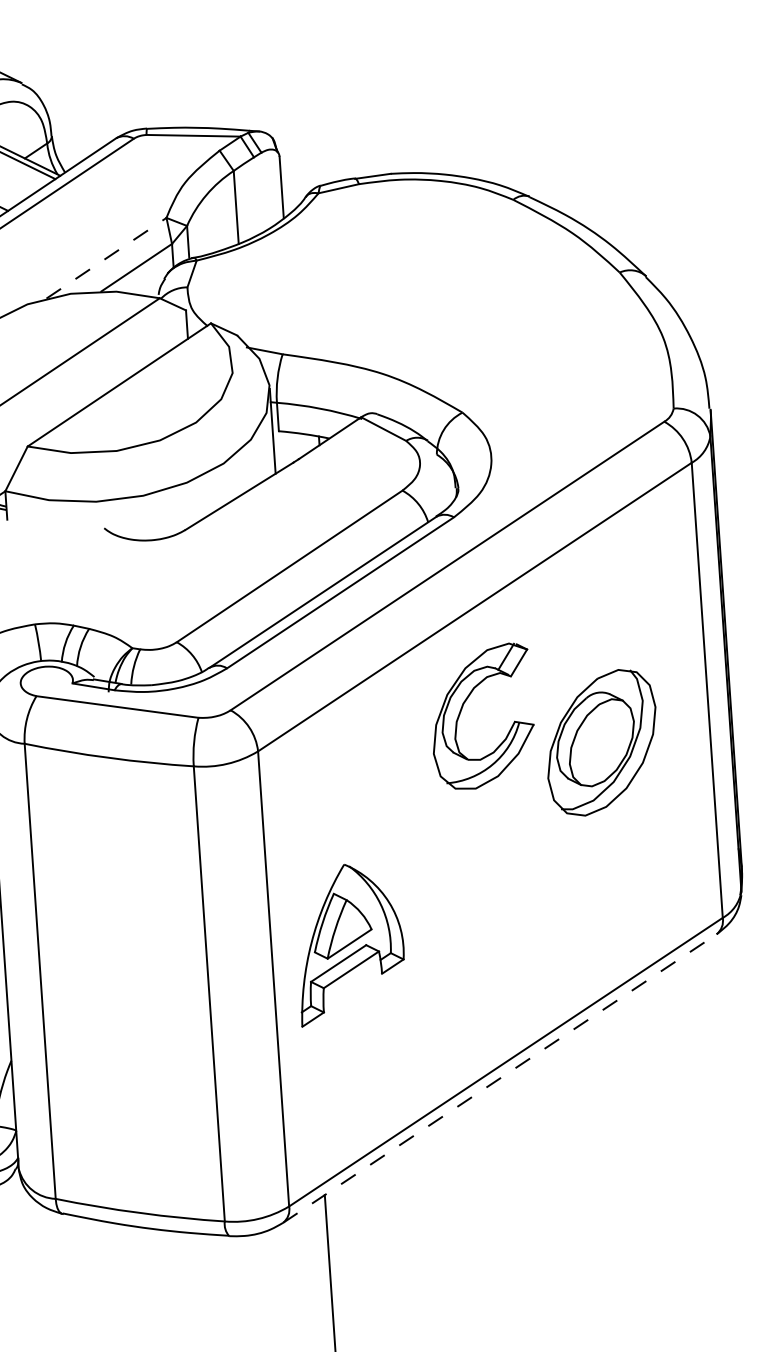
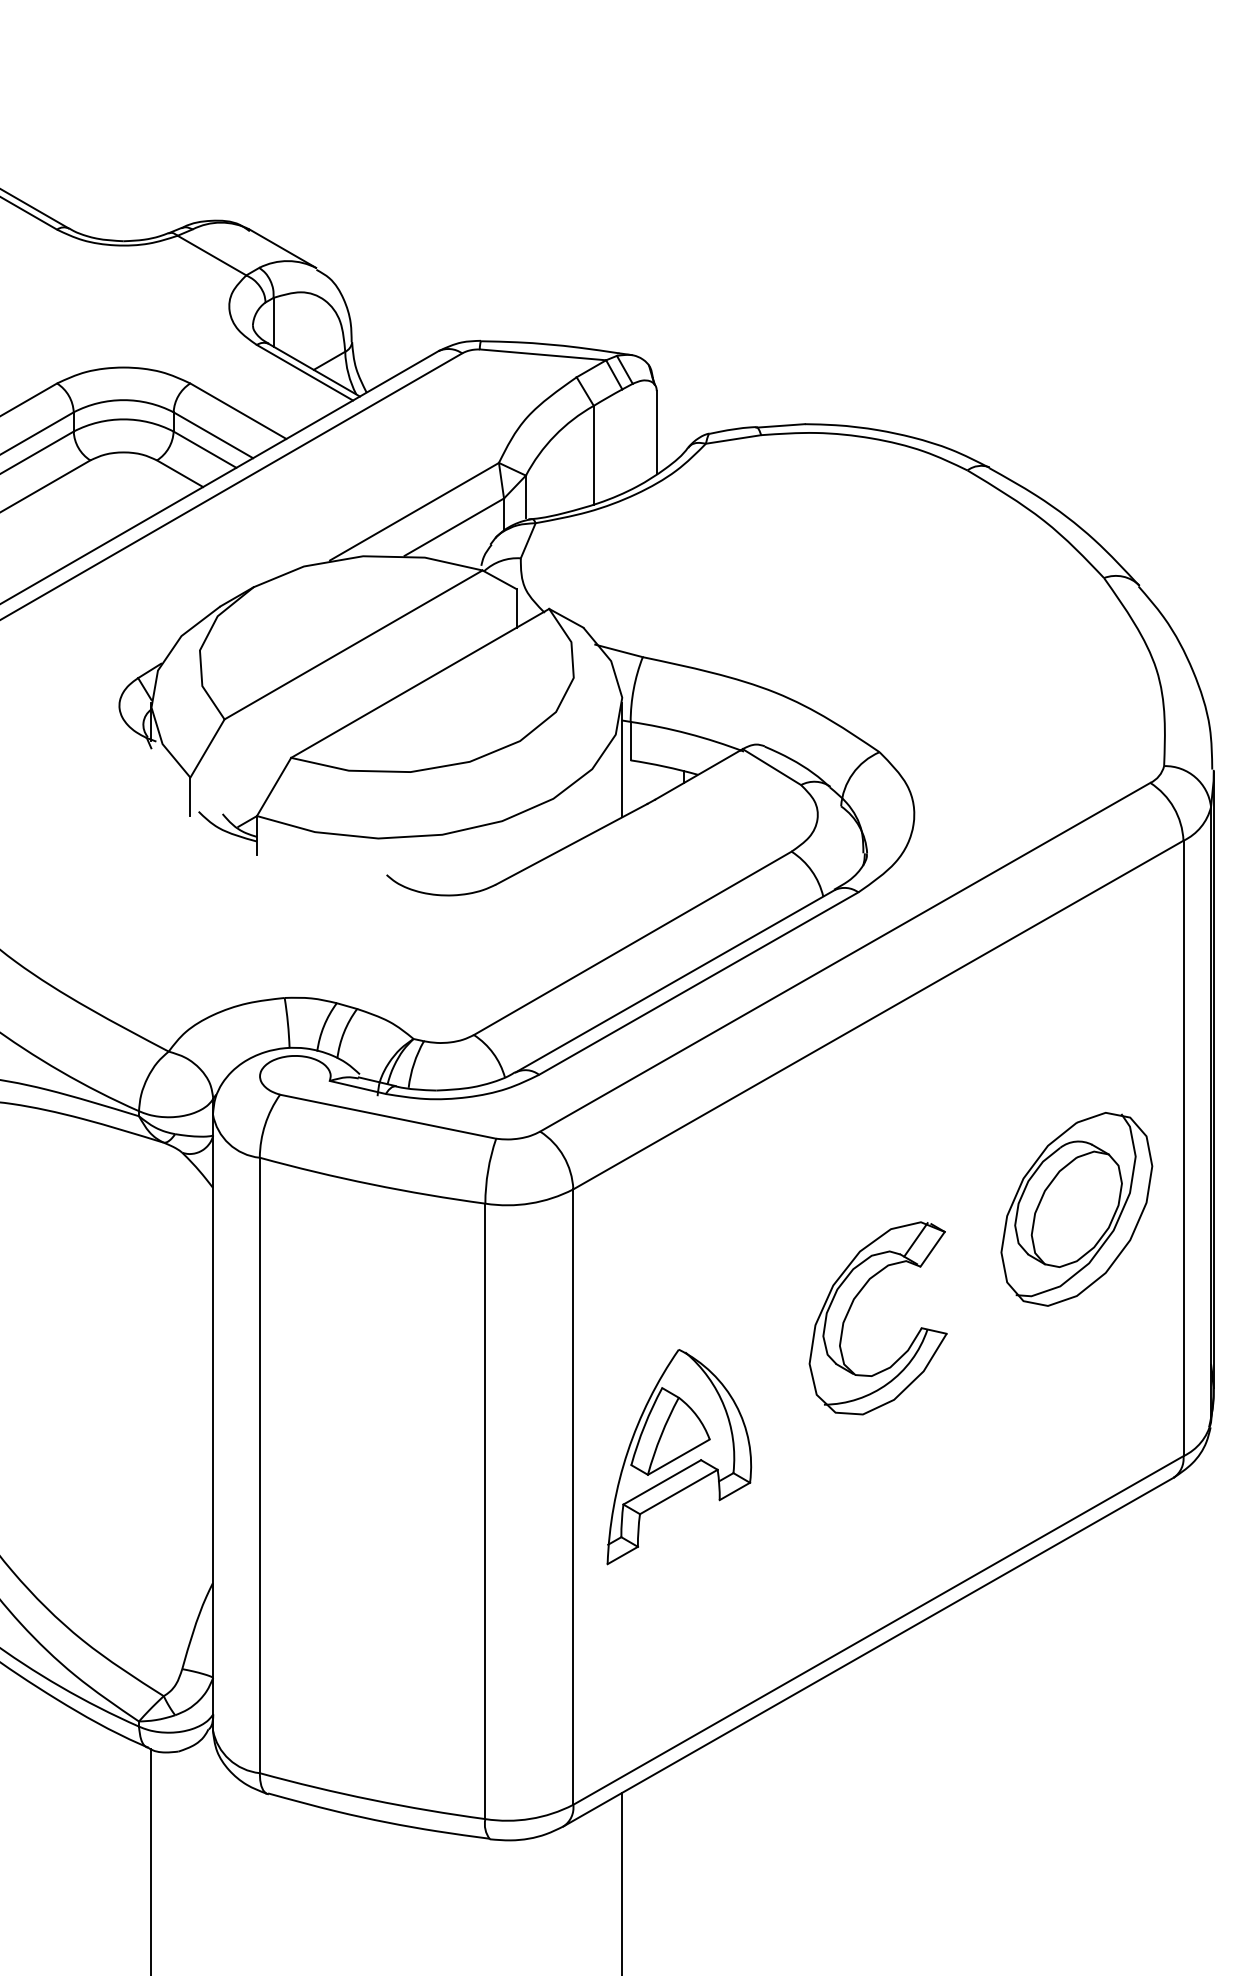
line: (106, 258) -> (414, 511), dashed -> solid
part: (462, 708) -> (852, 1305), moved
part: (601, 742) -> (1076, 1209), moved
line: (500, 1078) -> (869, 1651), dashed -> solid

